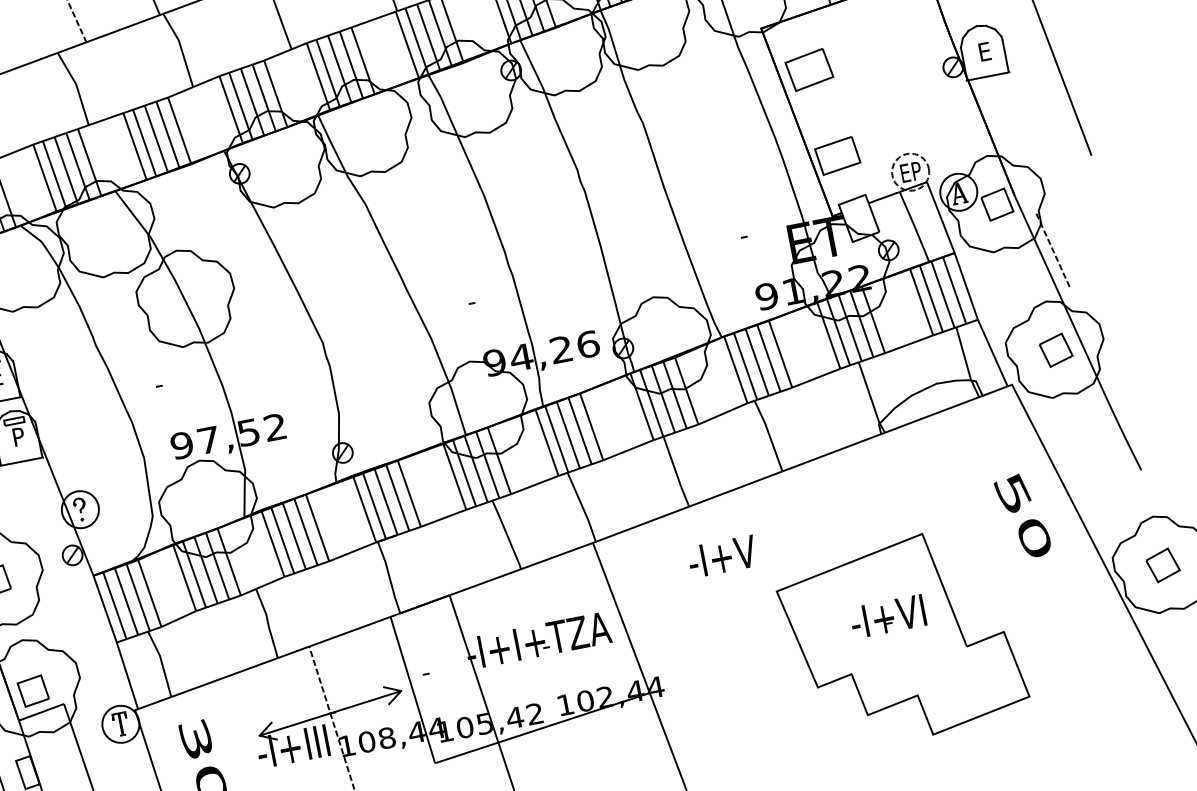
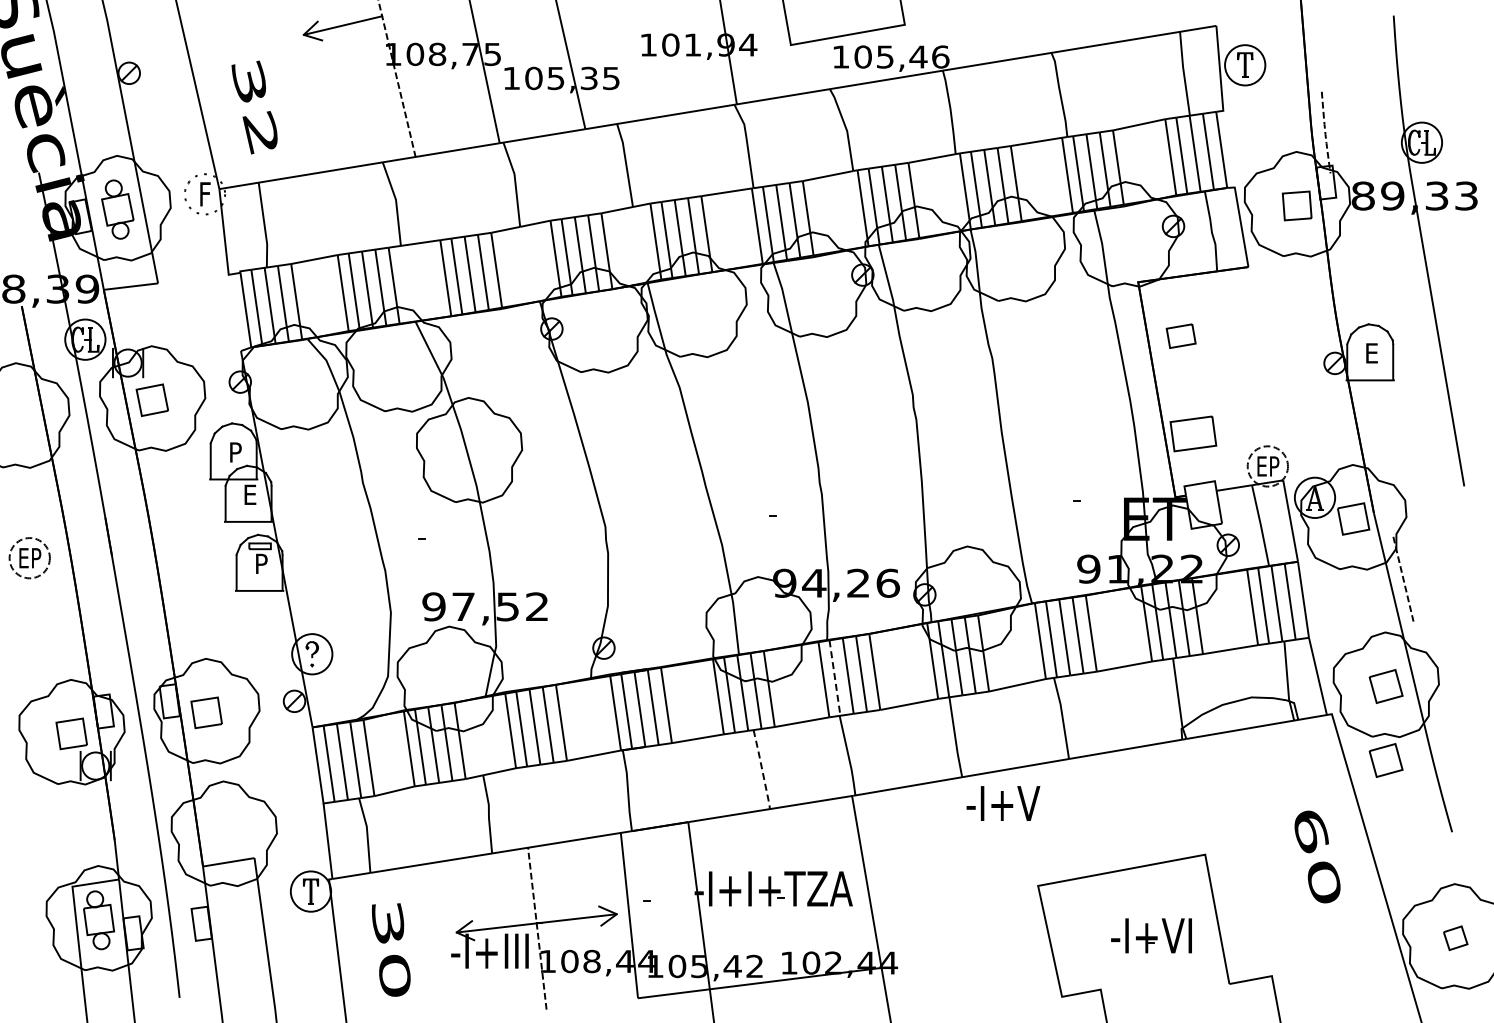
part: (809, 69) -> (1181, 335), size x0.6
part: (1068, 417) -> (1385, 760), added
line: (557, 439) -> (835, 678), solid -> dashed
text: (1012, 494) -> (1309, 831), 50 -> 60
line: (507, 535) -> (762, 770), solid -> dashed
text: (722, 556) -> (1003, 803), moved
part: (1163, 565) -> (1455, 938), size x0.7
part: (33, 690) -> (224, 837), removed

